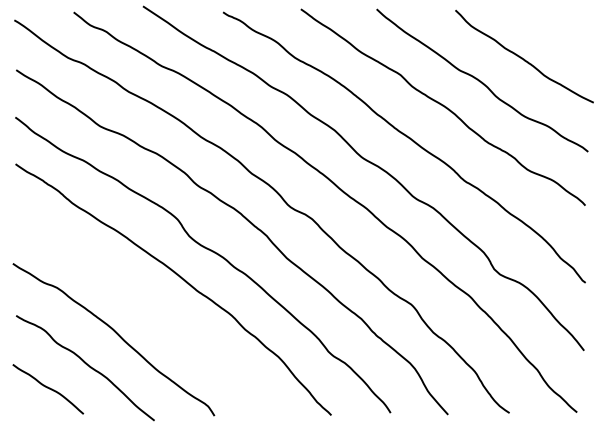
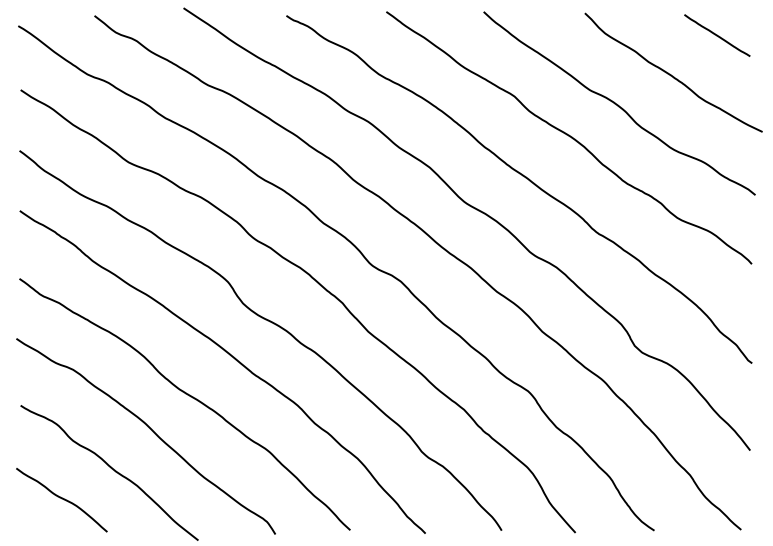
line: (558, 27) -> (717, 35), added
curve: (146, 308) -> (188, 396), added

